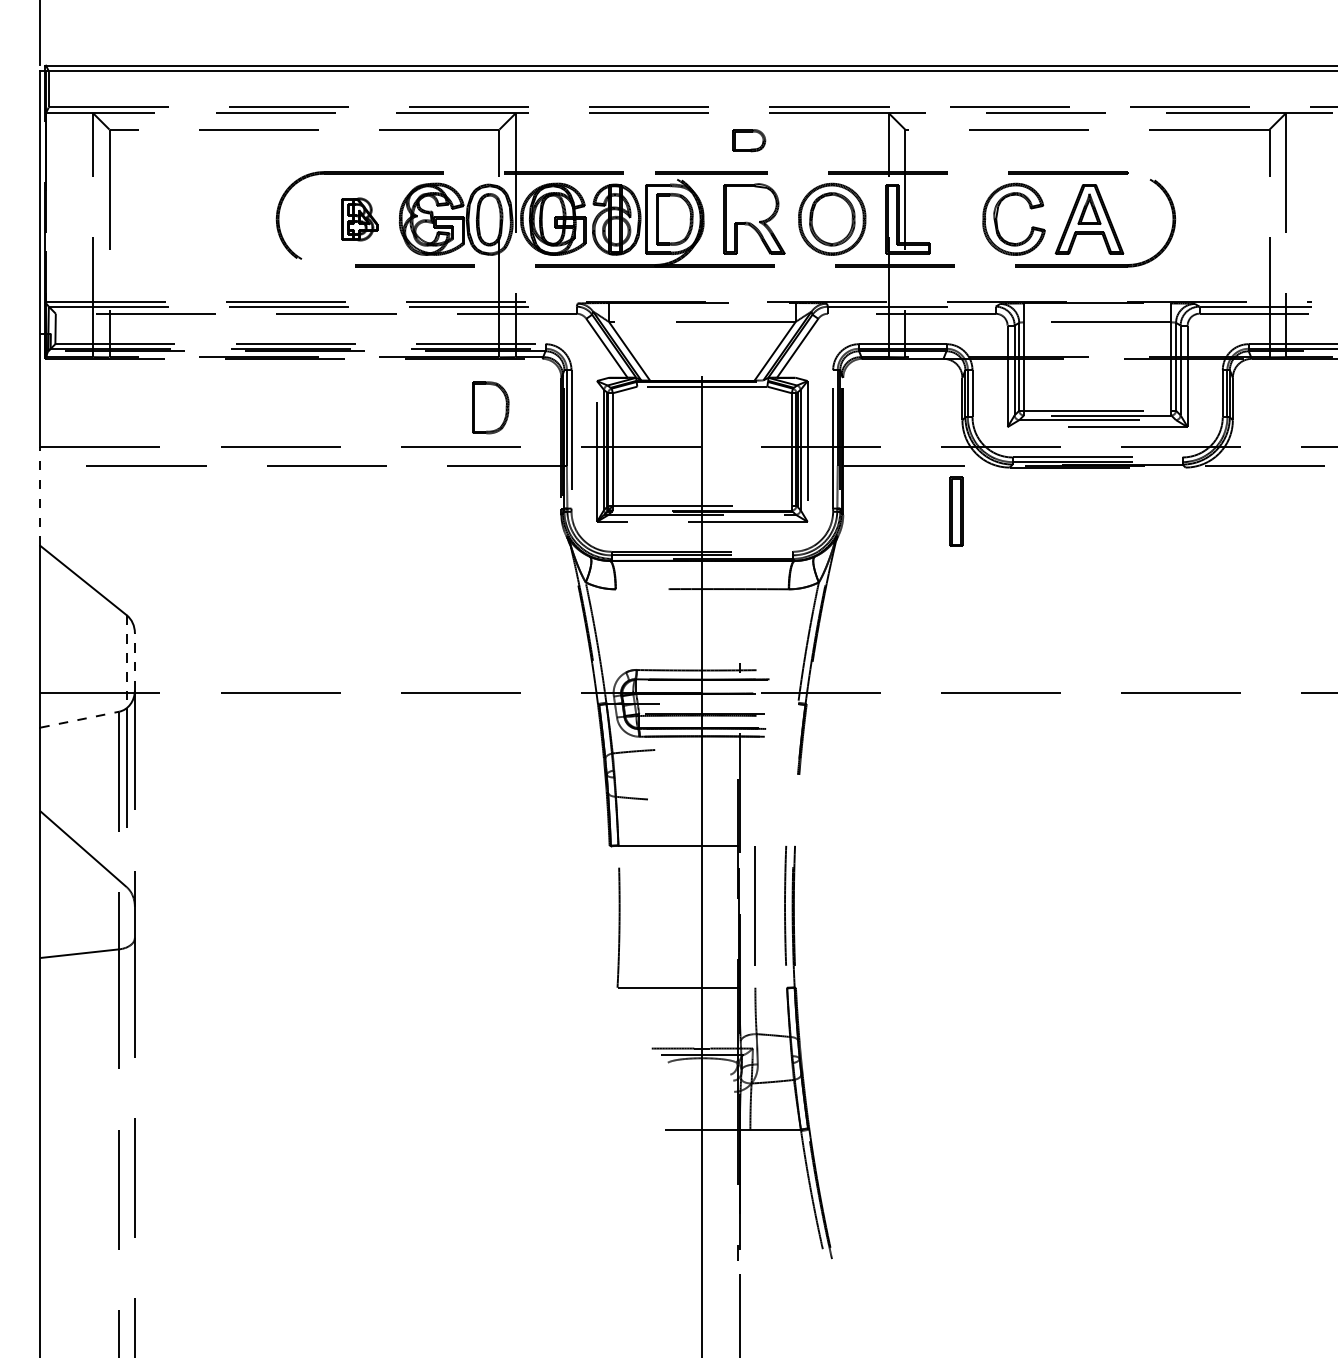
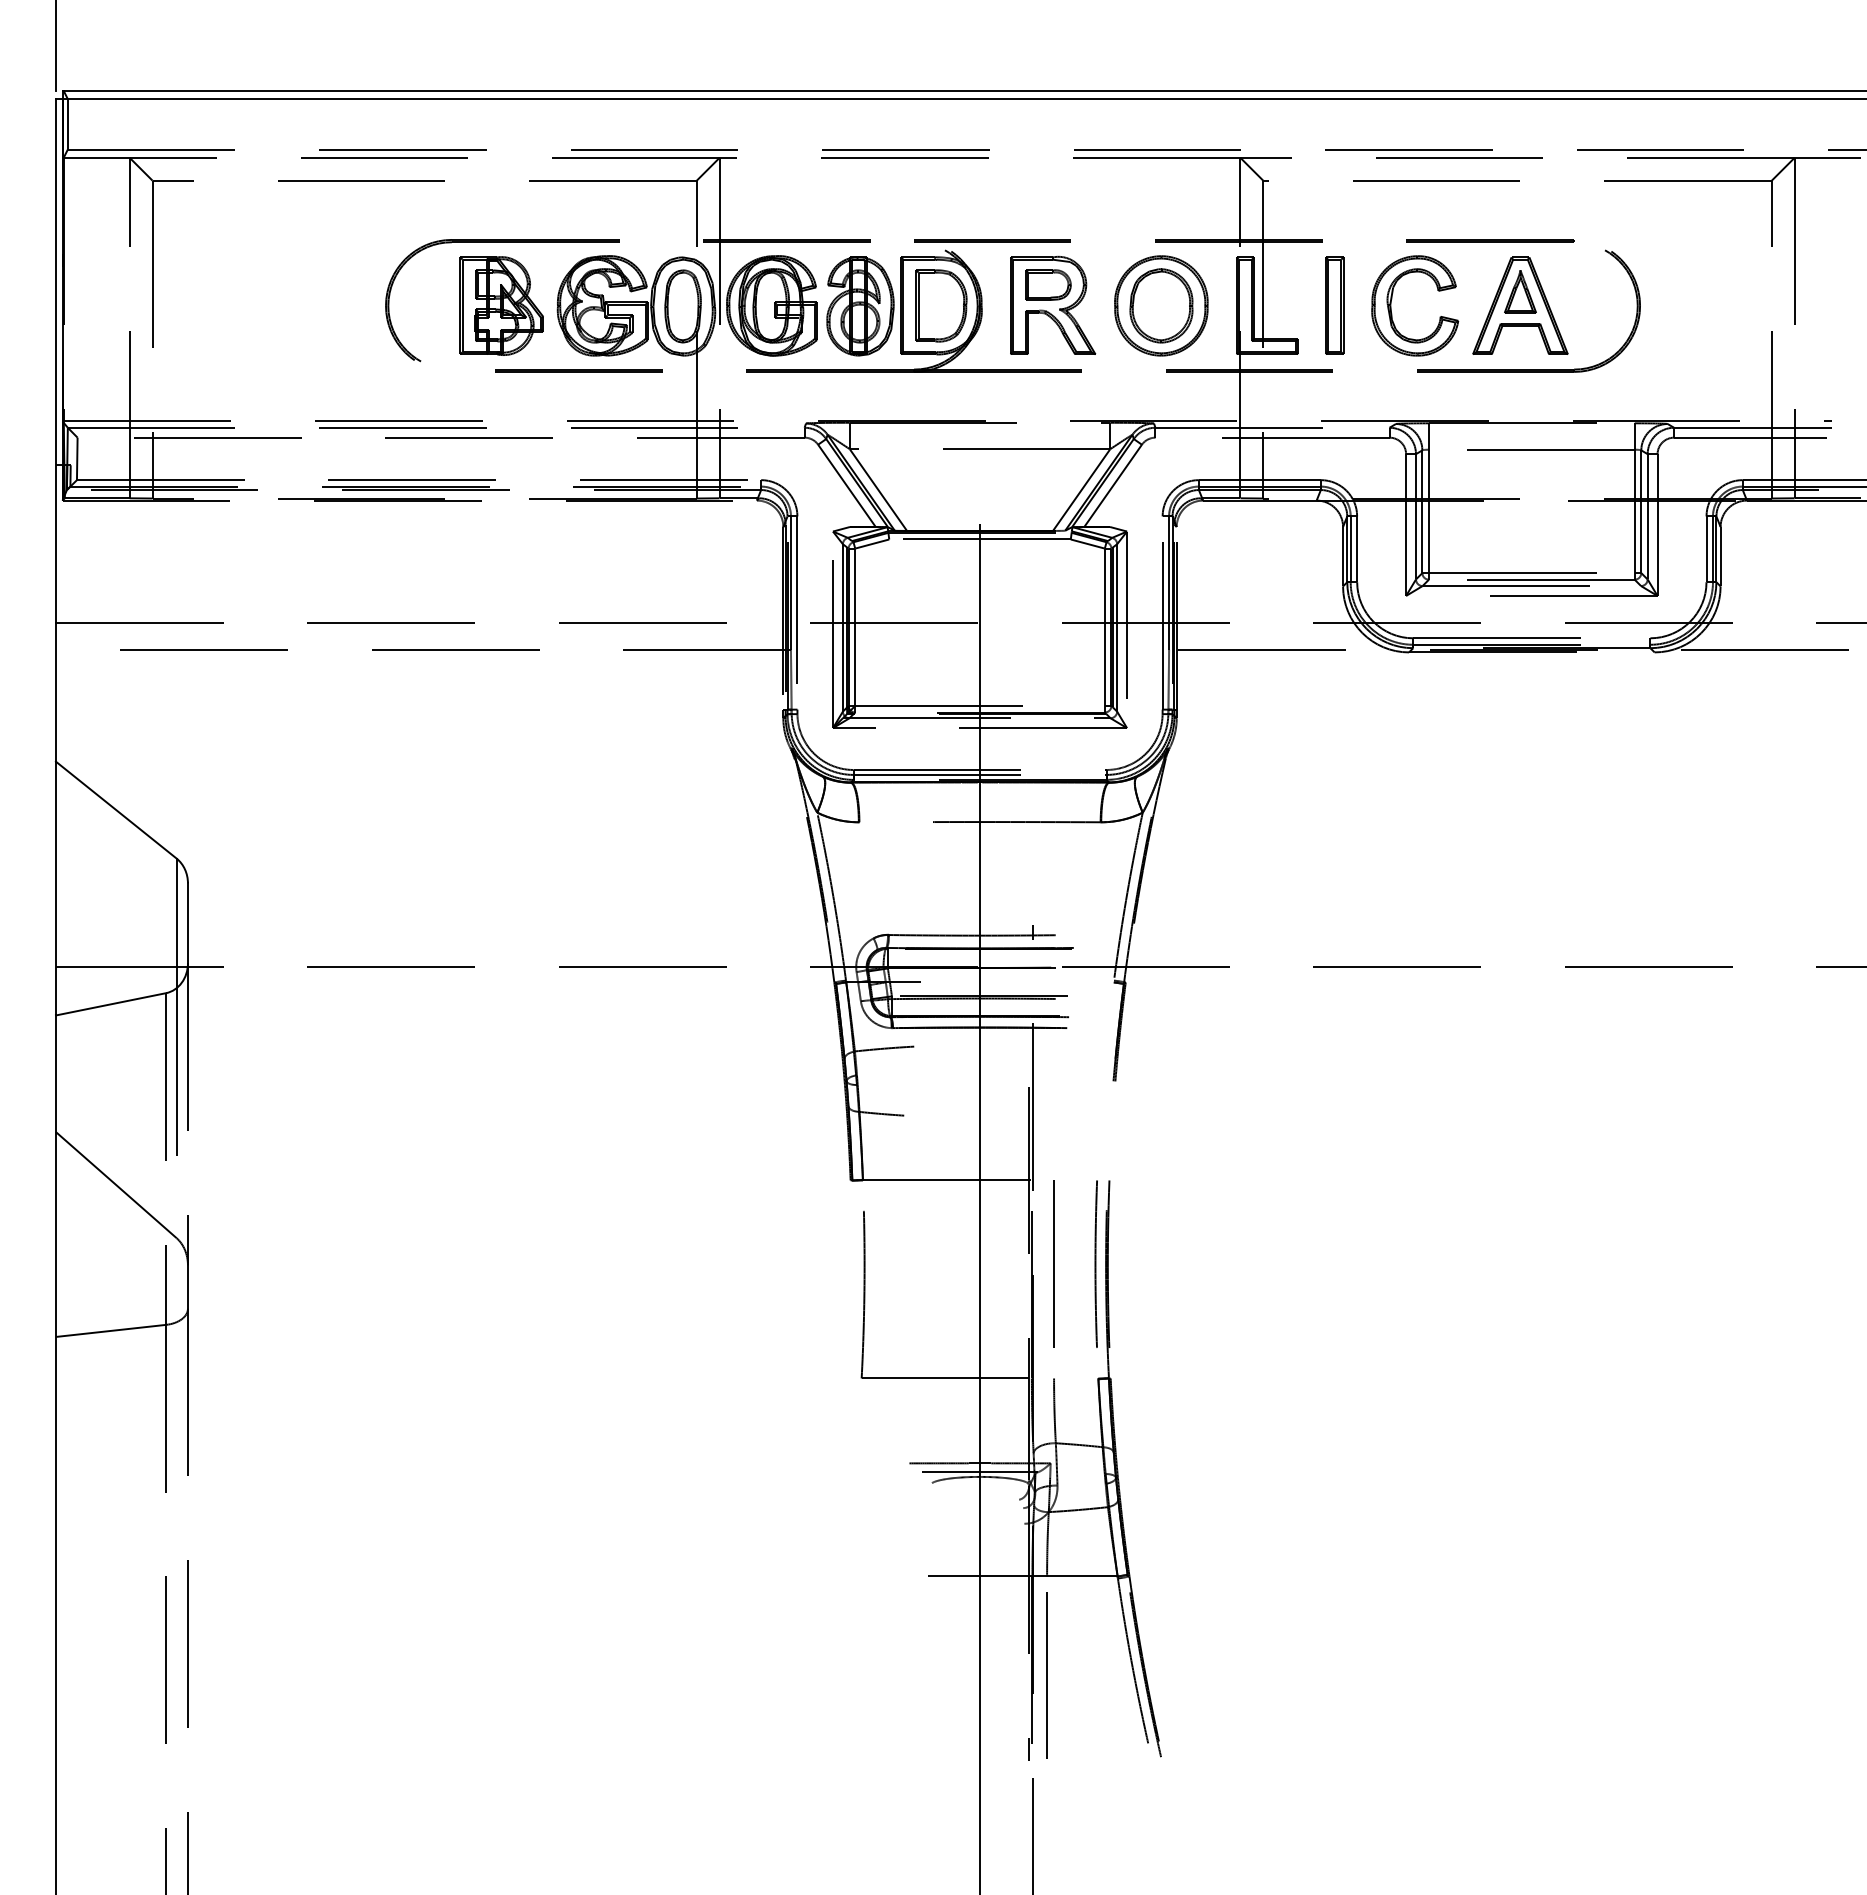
part: (749, 140) -> (1048, 284), moved
part: (359, 219) -> (501, 305), size x1.67
part: (490, 407) -> (684, 568), removed
line: (40, 496) -> (55, 692), dashed -> solid
part: (956, 511) -> (1334, 305), moved
line: (126, 661) -> (176, 923), dashed -> solid
line: (134, 661) -> (187, 923), dashed -> solid
line: (80, 719) -> (111, 1004), dashed -> solid
line: (749, 1200) -> (1046, 1675), added

